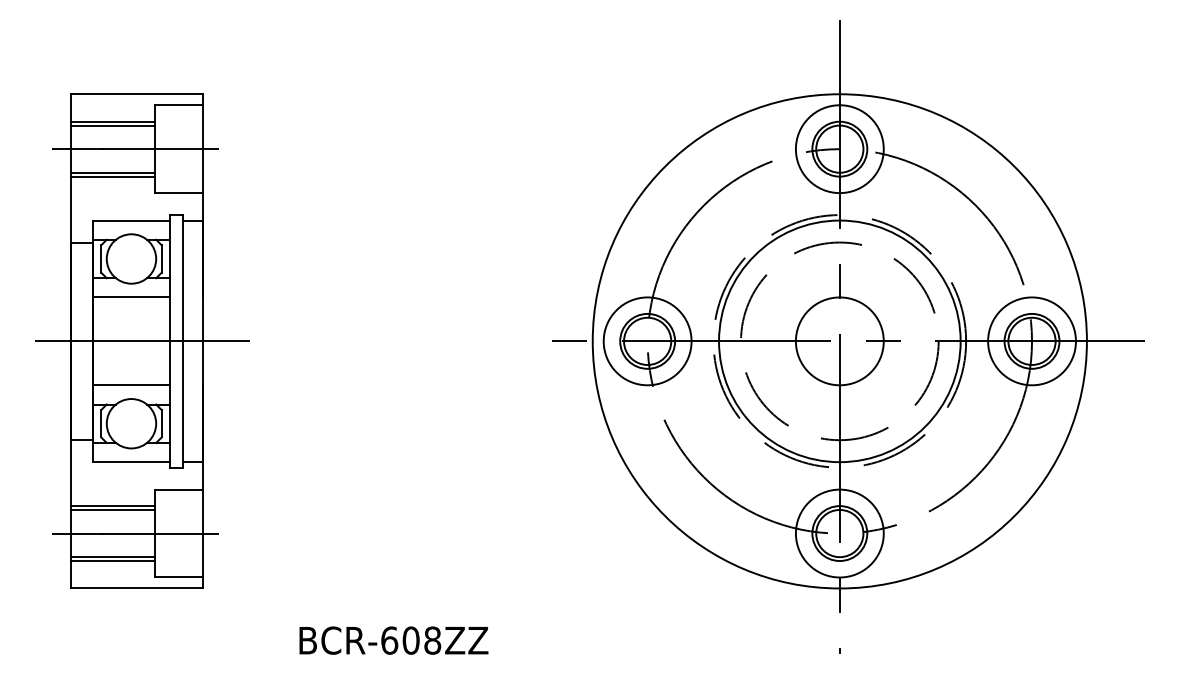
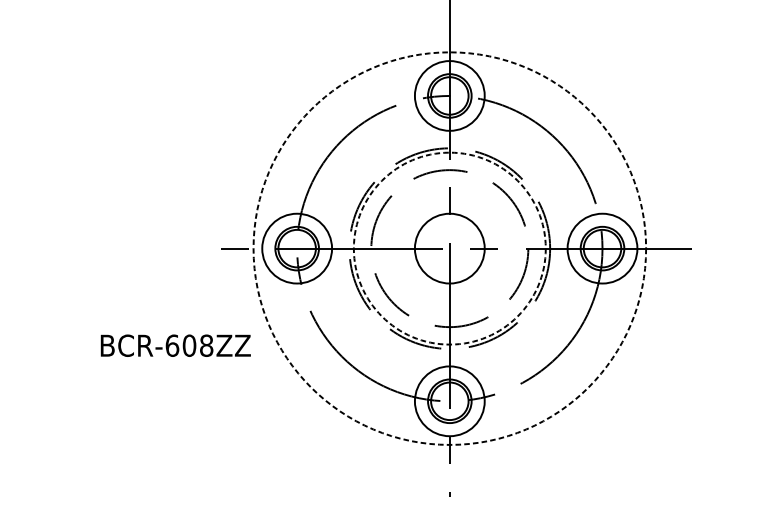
circle: (839, 341) -> (449, 248), solid -> dashed
circle: (839, 341) -> (449, 248), solid -> dashed
text: (393, 640) -> (175, 345), moved

